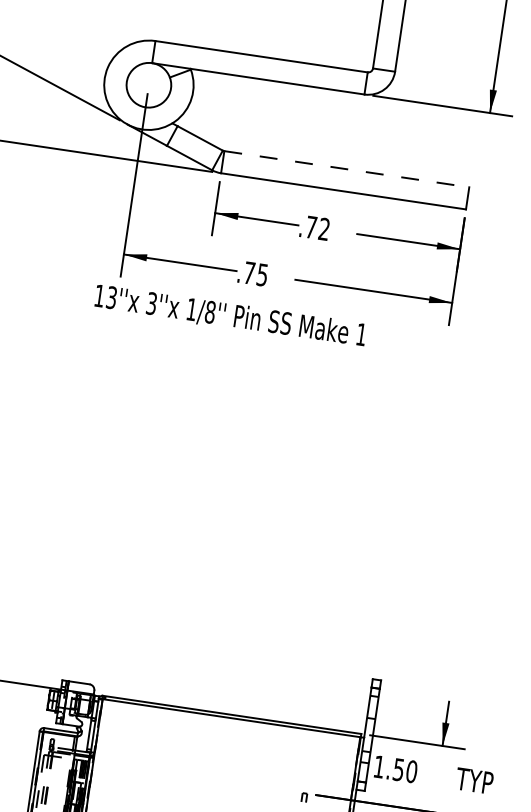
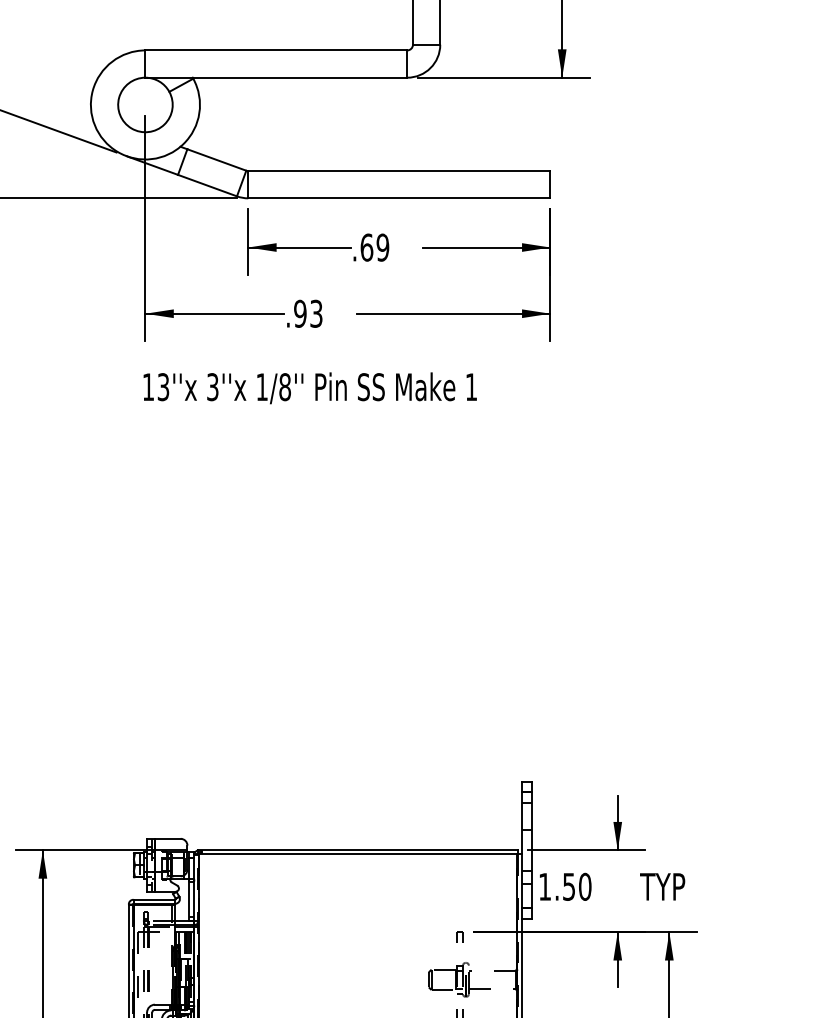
line: (346, 169) -> (399, 171), dashed -> solid
text: (317, 228) -> (374, 247), .72 -> .69
text: (256, 273) -> (308, 313), .75 -> .93
text: (229, 316) -> (309, 388), moved

